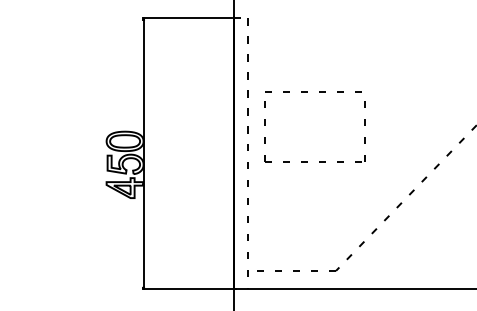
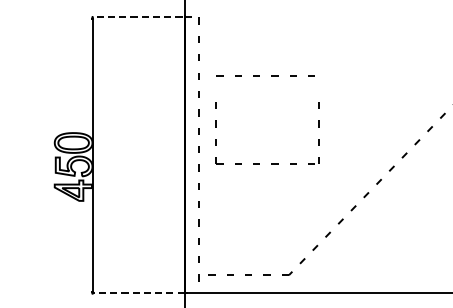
line: (186, 18) -> (136, 17), solid -> dashed
line: (307, 91) -> (259, 75), moved
line: (187, 288) -> (137, 293), solid -> dashed

